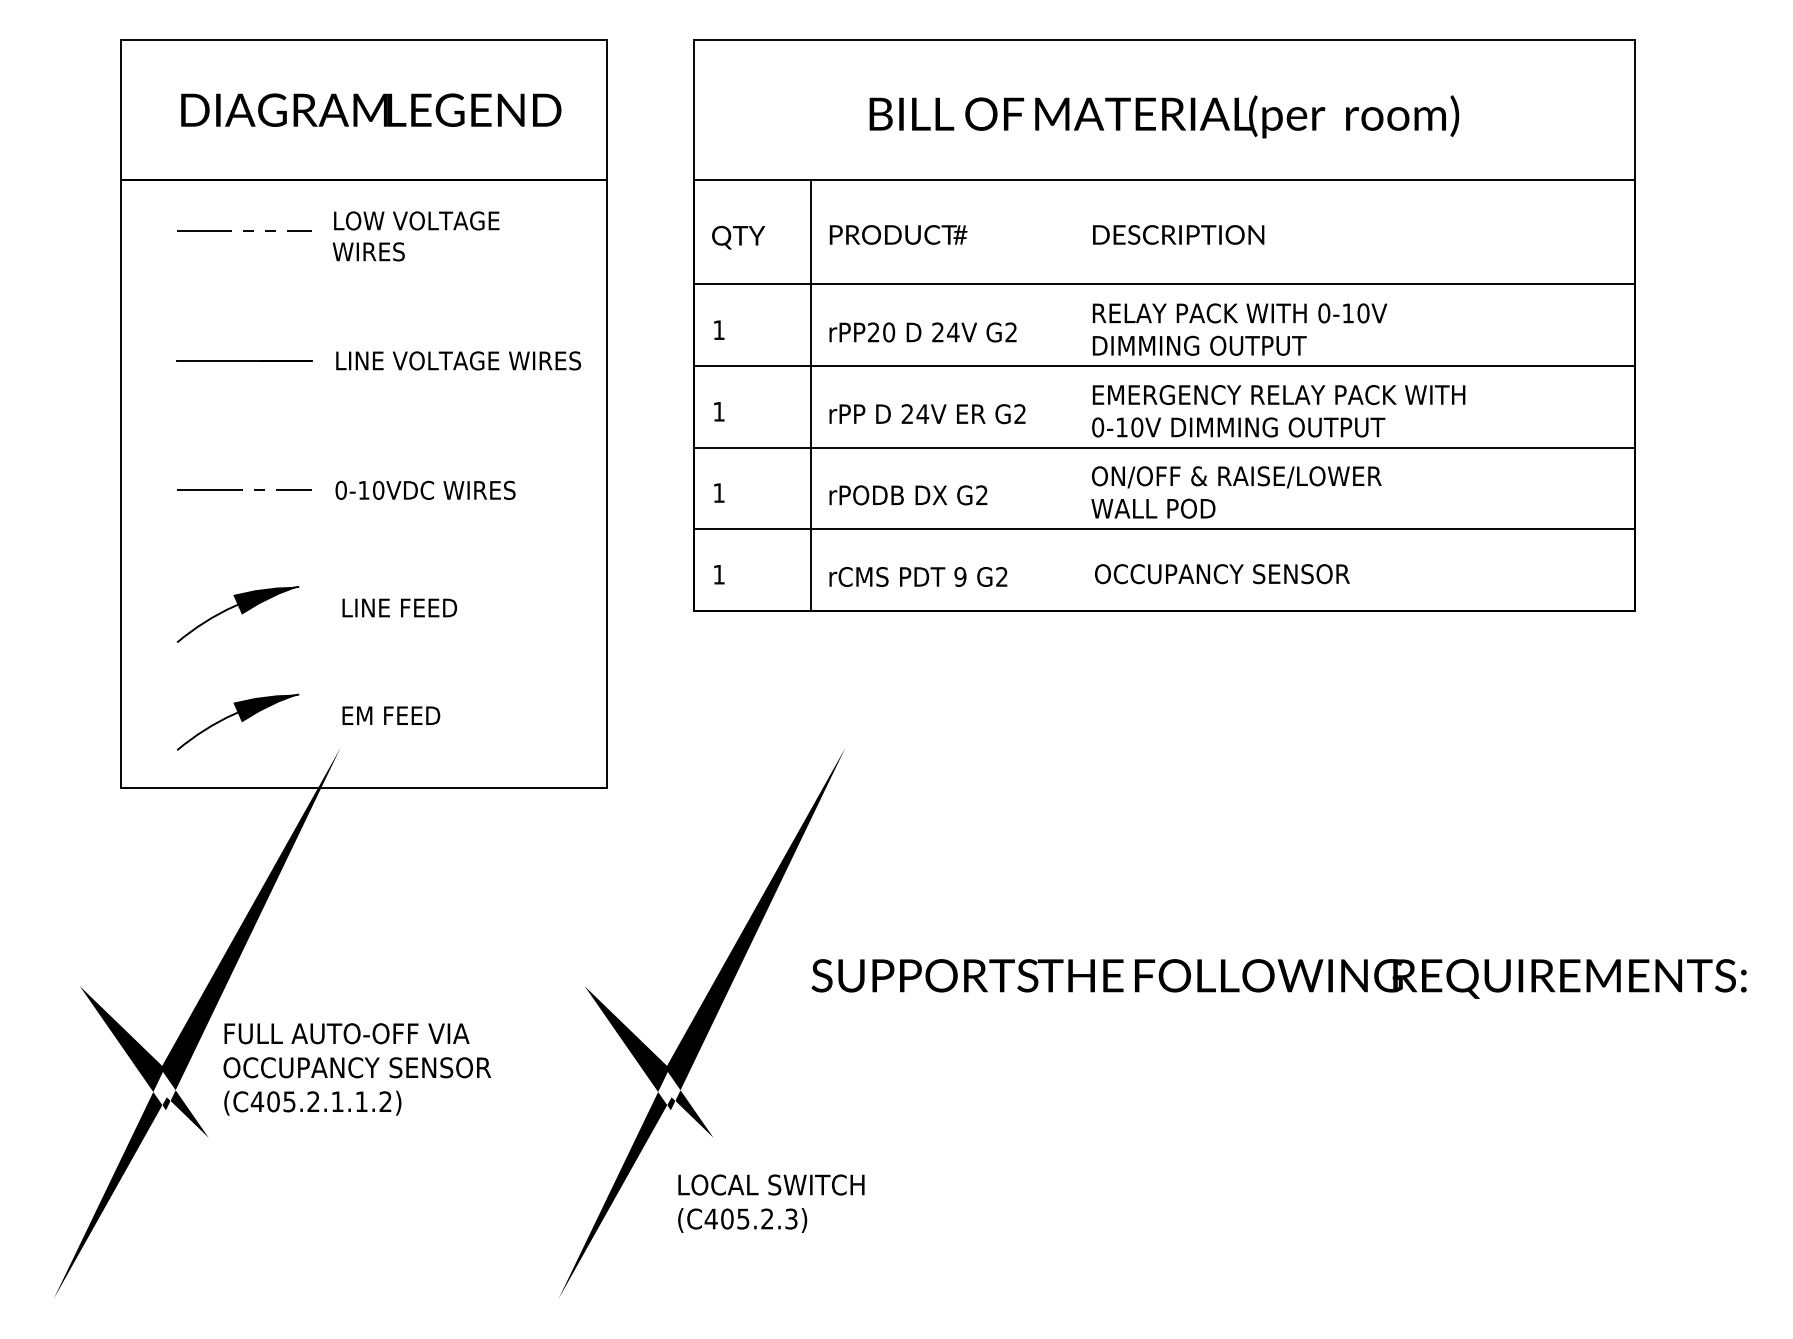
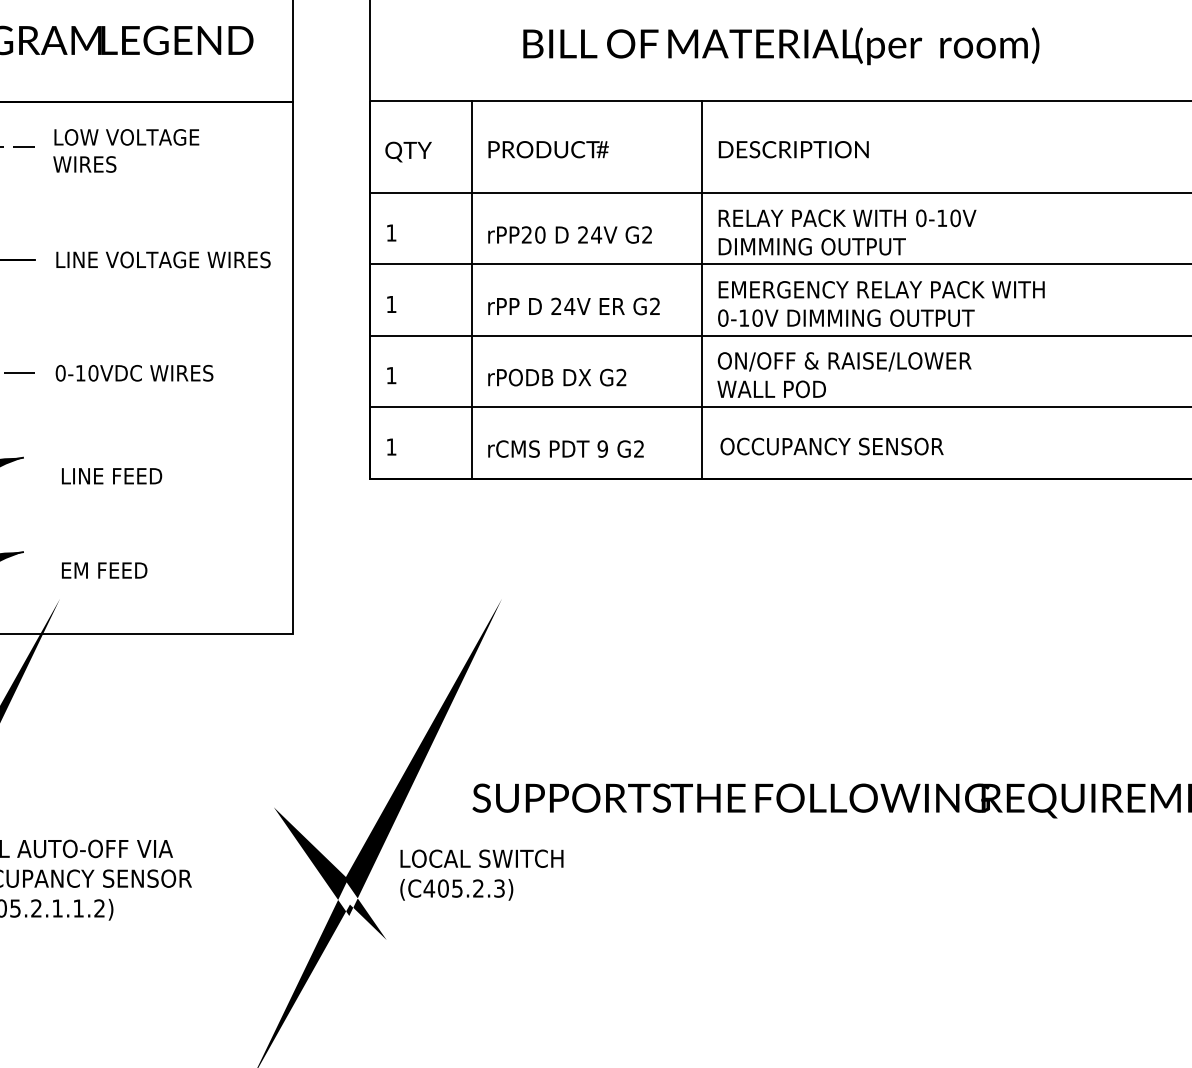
line: (1074, 394) -> (702, 289), added
text: (771, 1203) -> (482, 874), moved

